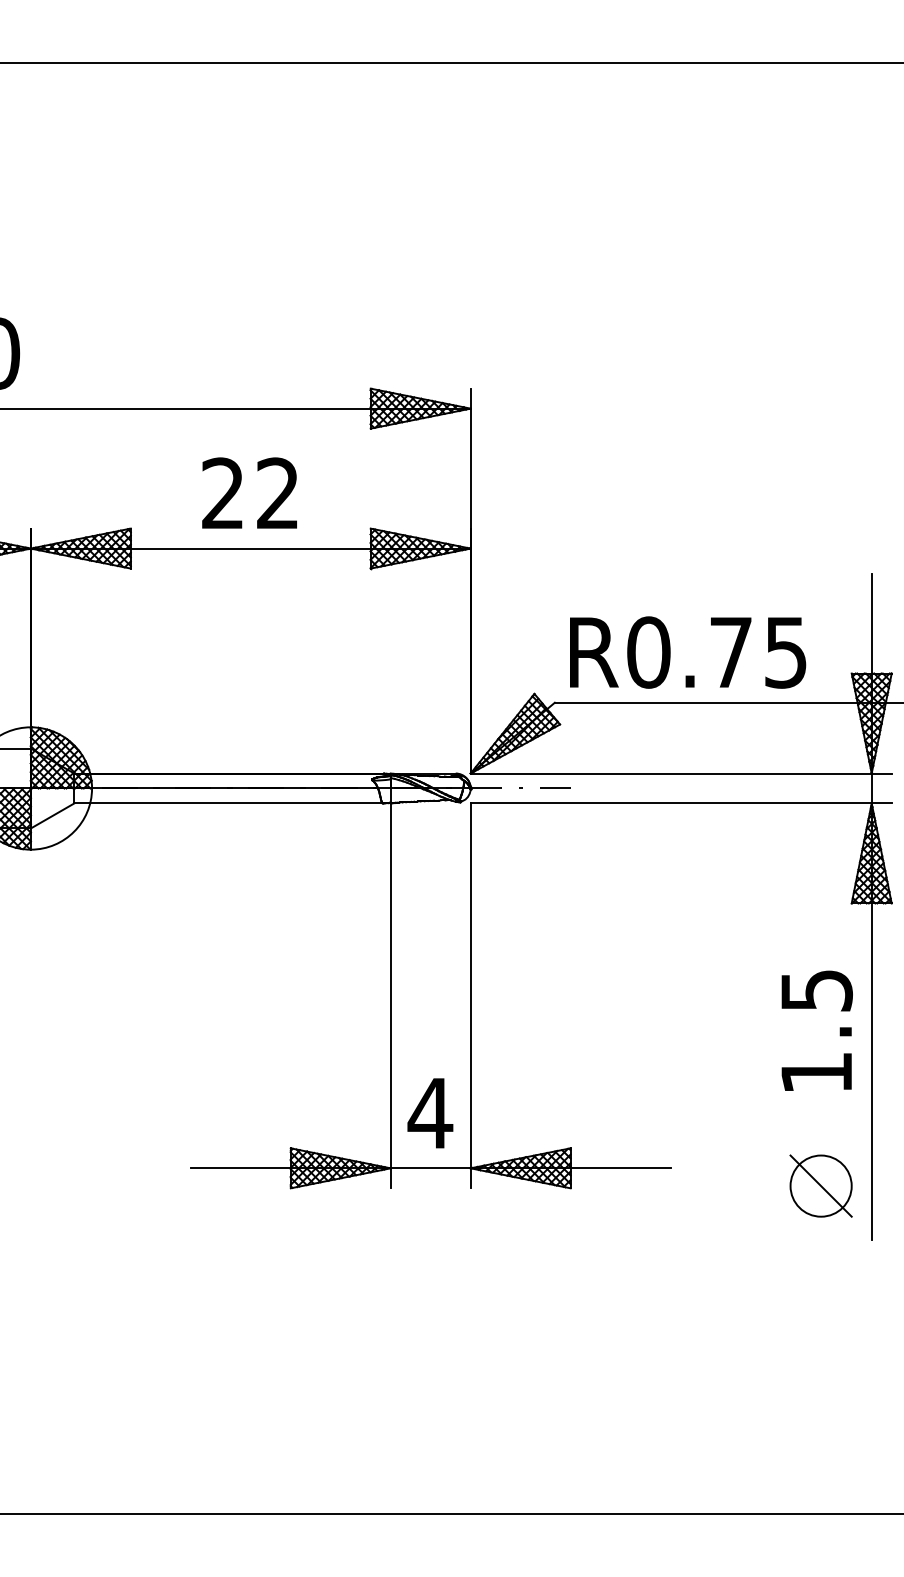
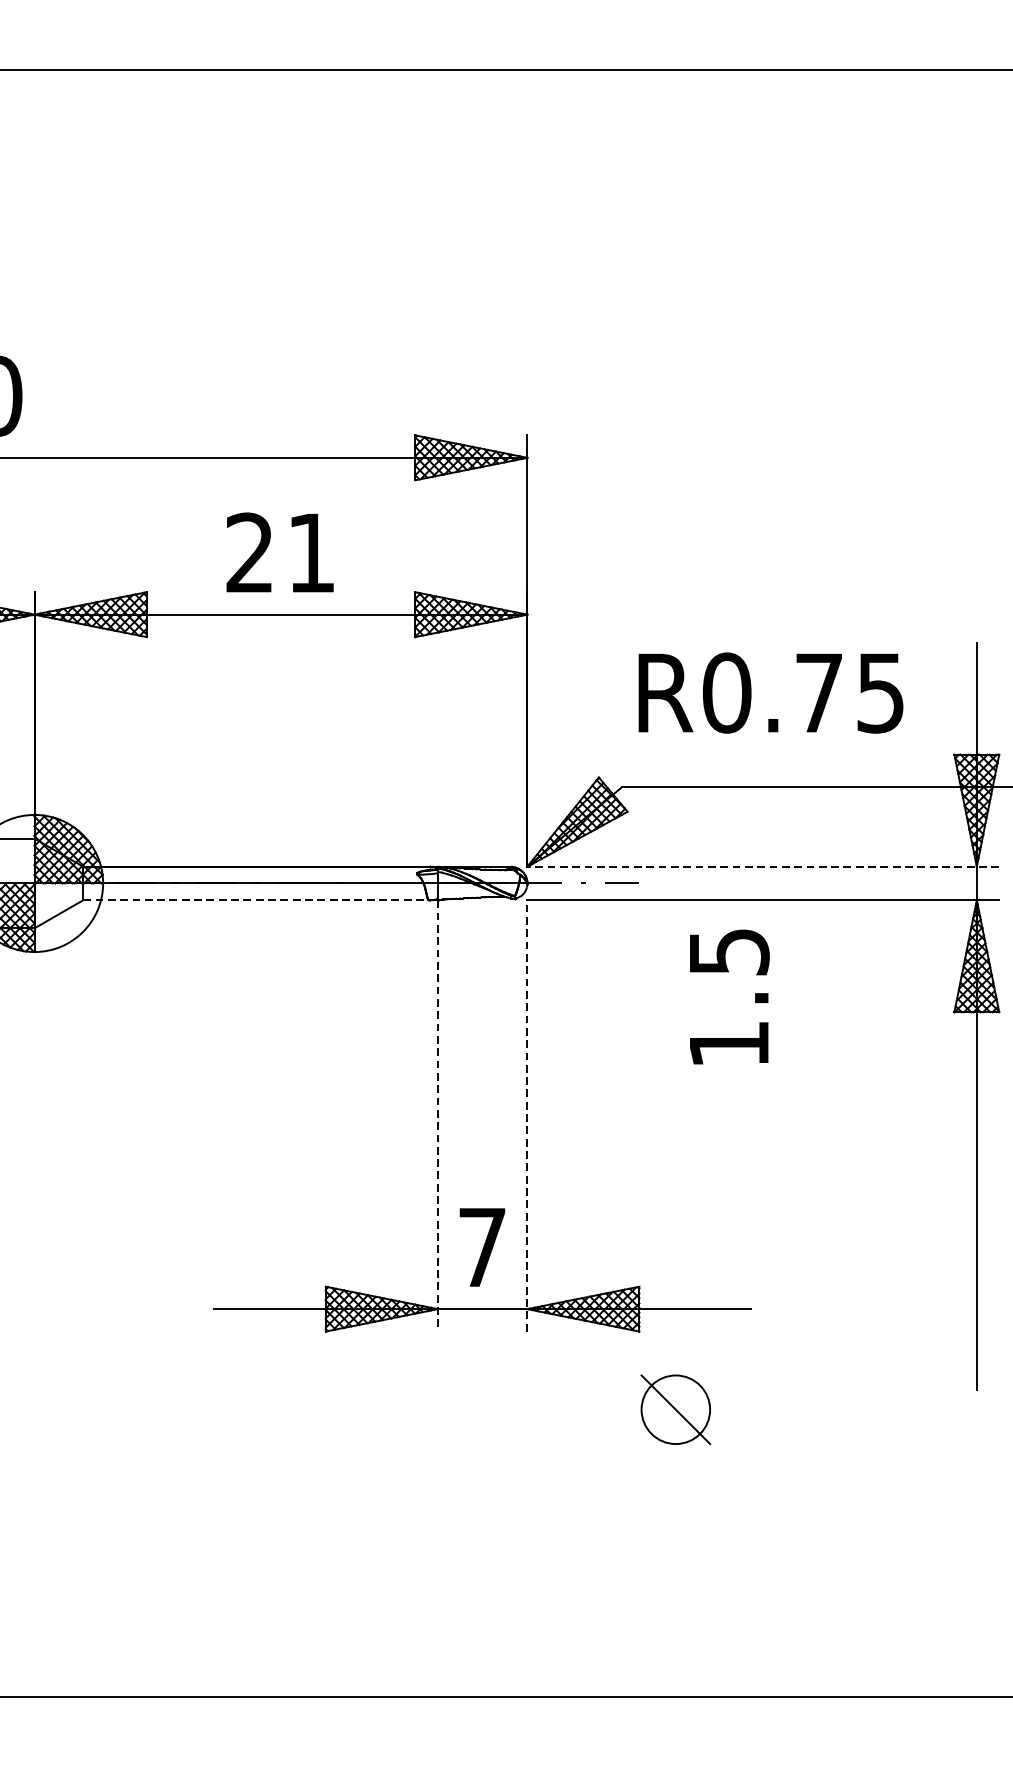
text: (277, 492) -> (310, 551), 22 -> 21
text: (688, 652) -> (771, 692), moved
line: (681, 773) -> (763, 866), solid -> dashed
line: (228, 803) -> (256, 900), solid -> dashed
line: (470, 995) -> (527, 1115), solid -> dashed
line: (390, 996) -> (437, 1116), solid -> dashed
text: (816, 1030) -> (728, 996), moved
text: (430, 1113) -> (482, 1247), 4 -> 7
part: (820, 1185) -> (675, 1409), moved

